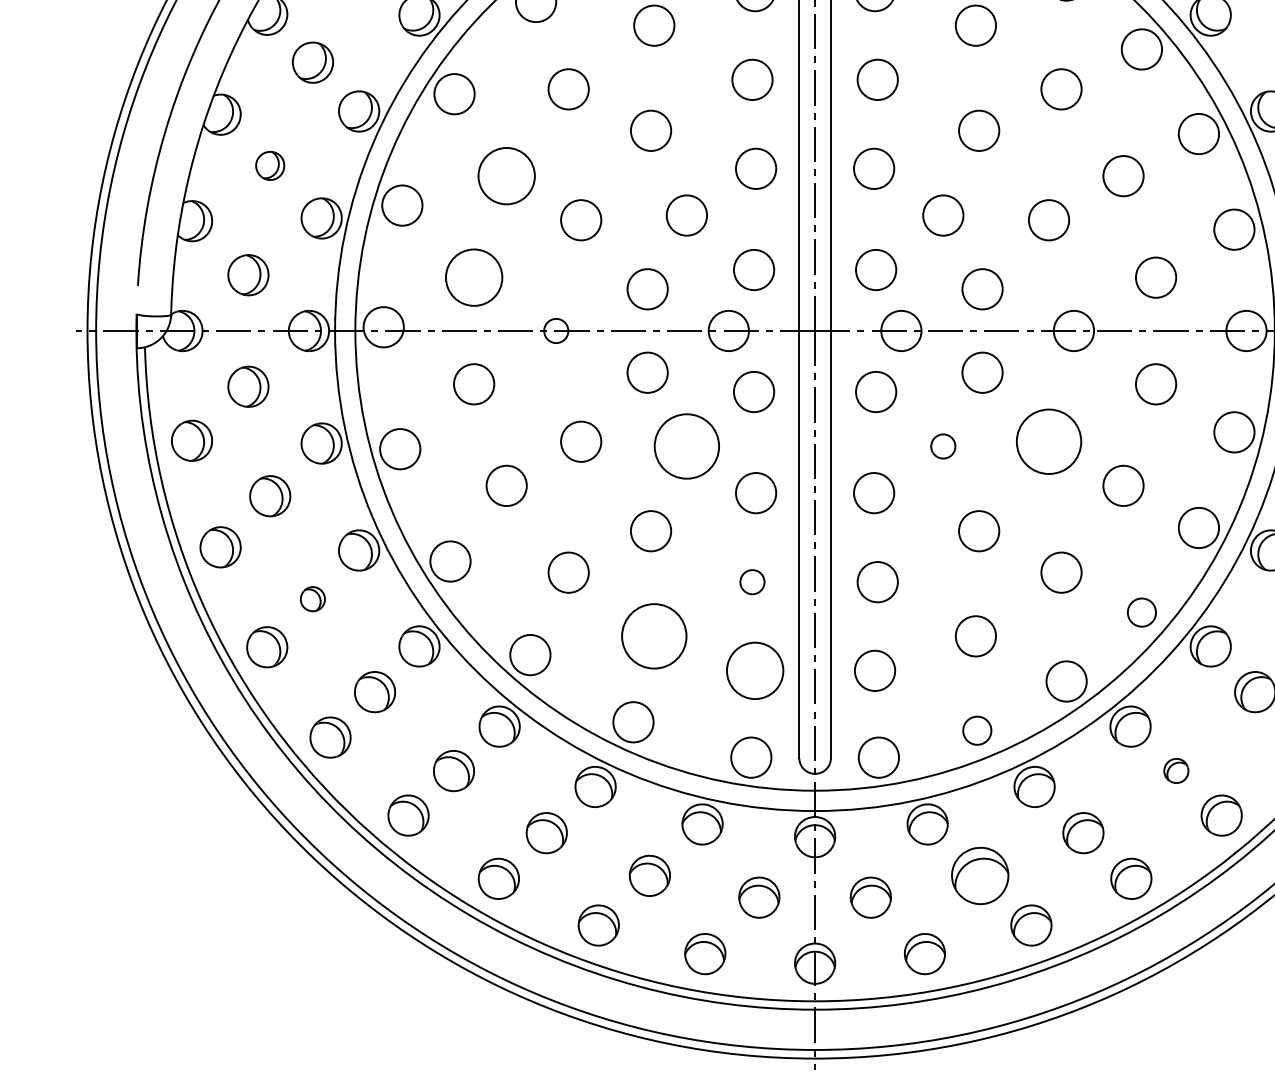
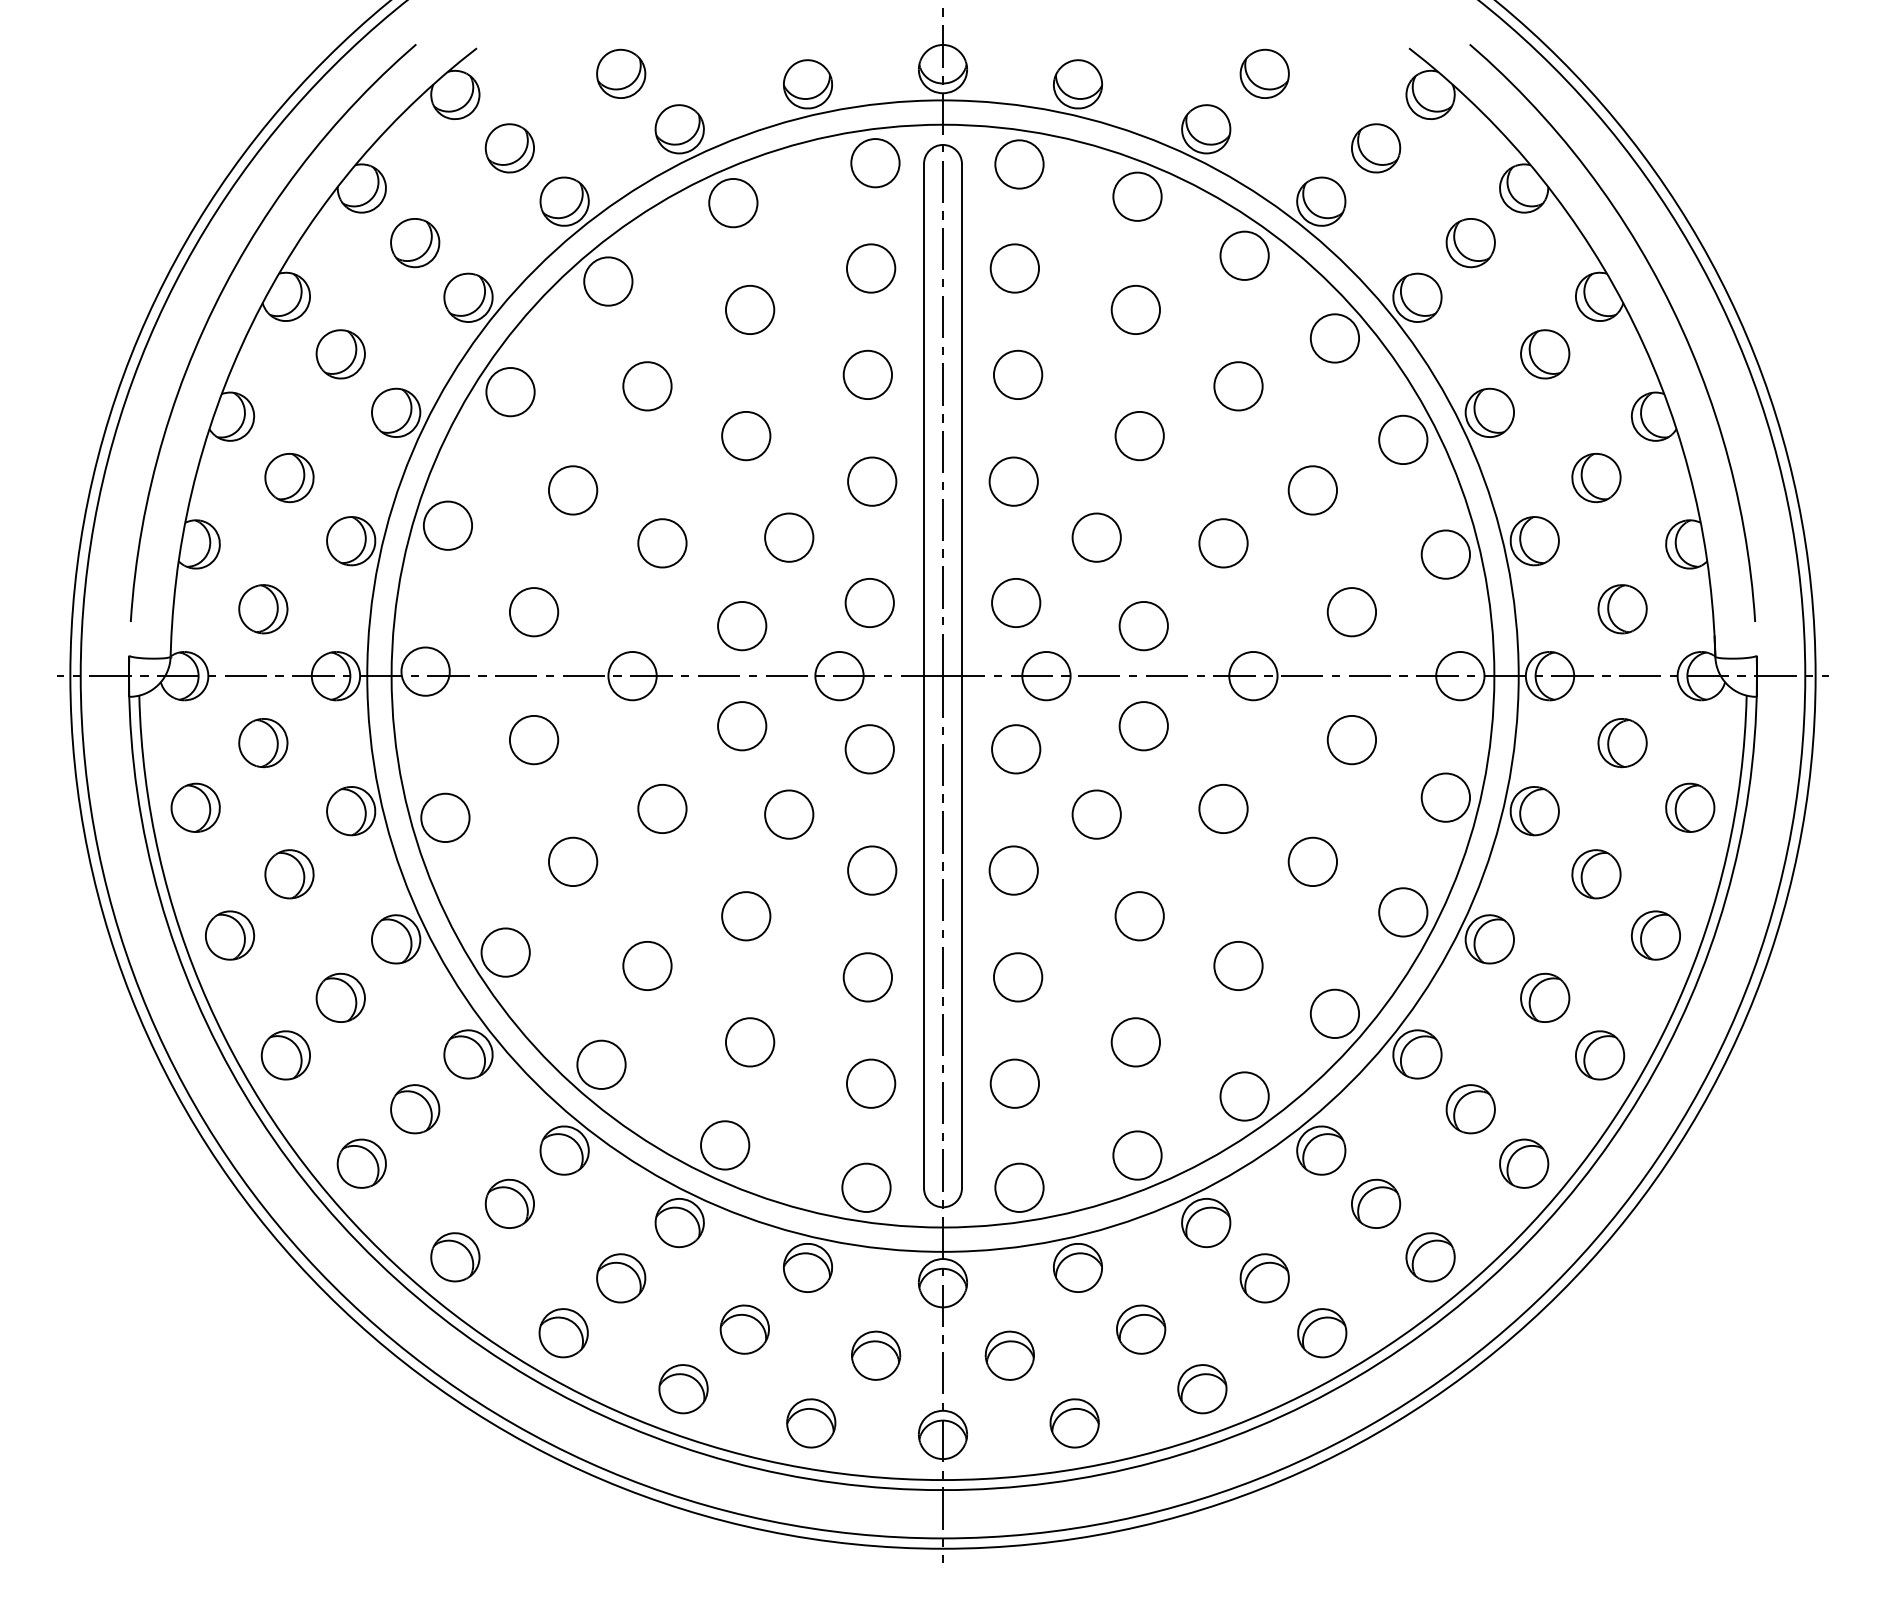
part: (270, 166) -> (289, 478), size x1.43
circle: (506, 176) -> (572, 490), size x0.71
circle: (473, 277) -> (533, 612), size x0.71
circle: (556, 330) -> (632, 675), size x1.67
circle: (1049, 441) -> (1223, 808), size x0.62
circle: (687, 446) -> (789, 814), size x0.62
circle: (943, 446) -> (1096, 814), size x1.67
circle: (752, 582) -> (867, 977), size x1.67
part: (312, 598) -> (340, 997), size x1.67
circle: (1141, 612) -> (1334, 1013), size x1.43
circle: (653, 636) -> (749, 1042), size x0.62
circle: (754, 670) -> (870, 1083), size x0.71
circle: (977, 730) -> (1137, 1155), size x1.43
part: (1176, 770) -> (1376, 1203), size x1.67
part: (980, 875) -> (1141, 1329), size x0.71

